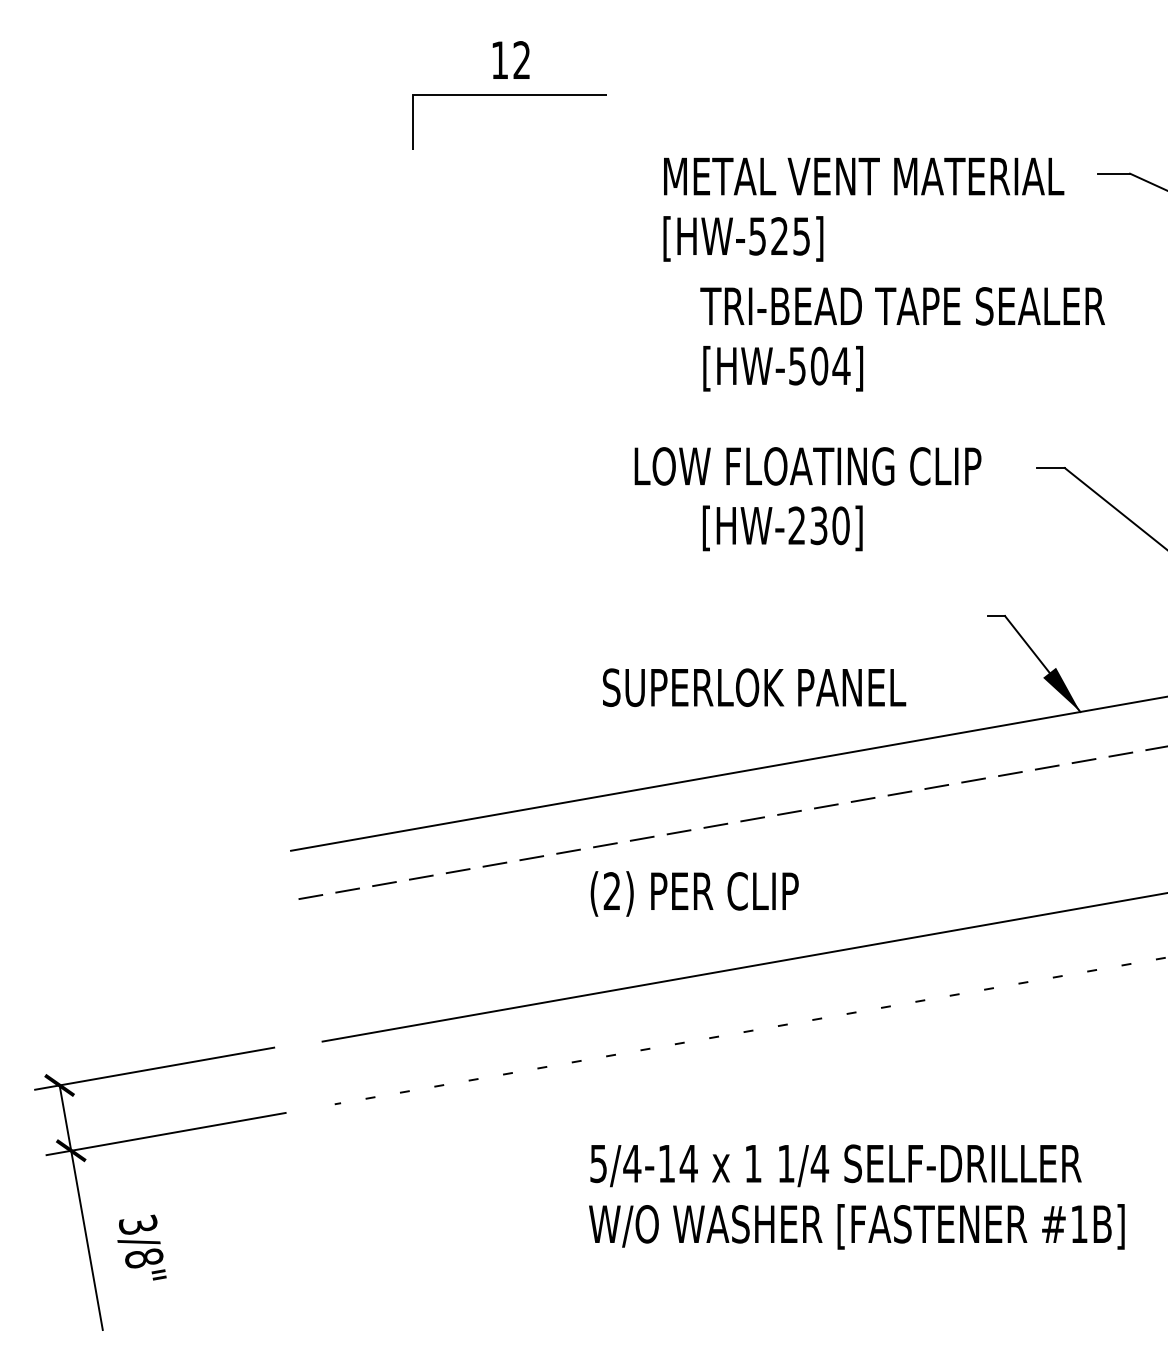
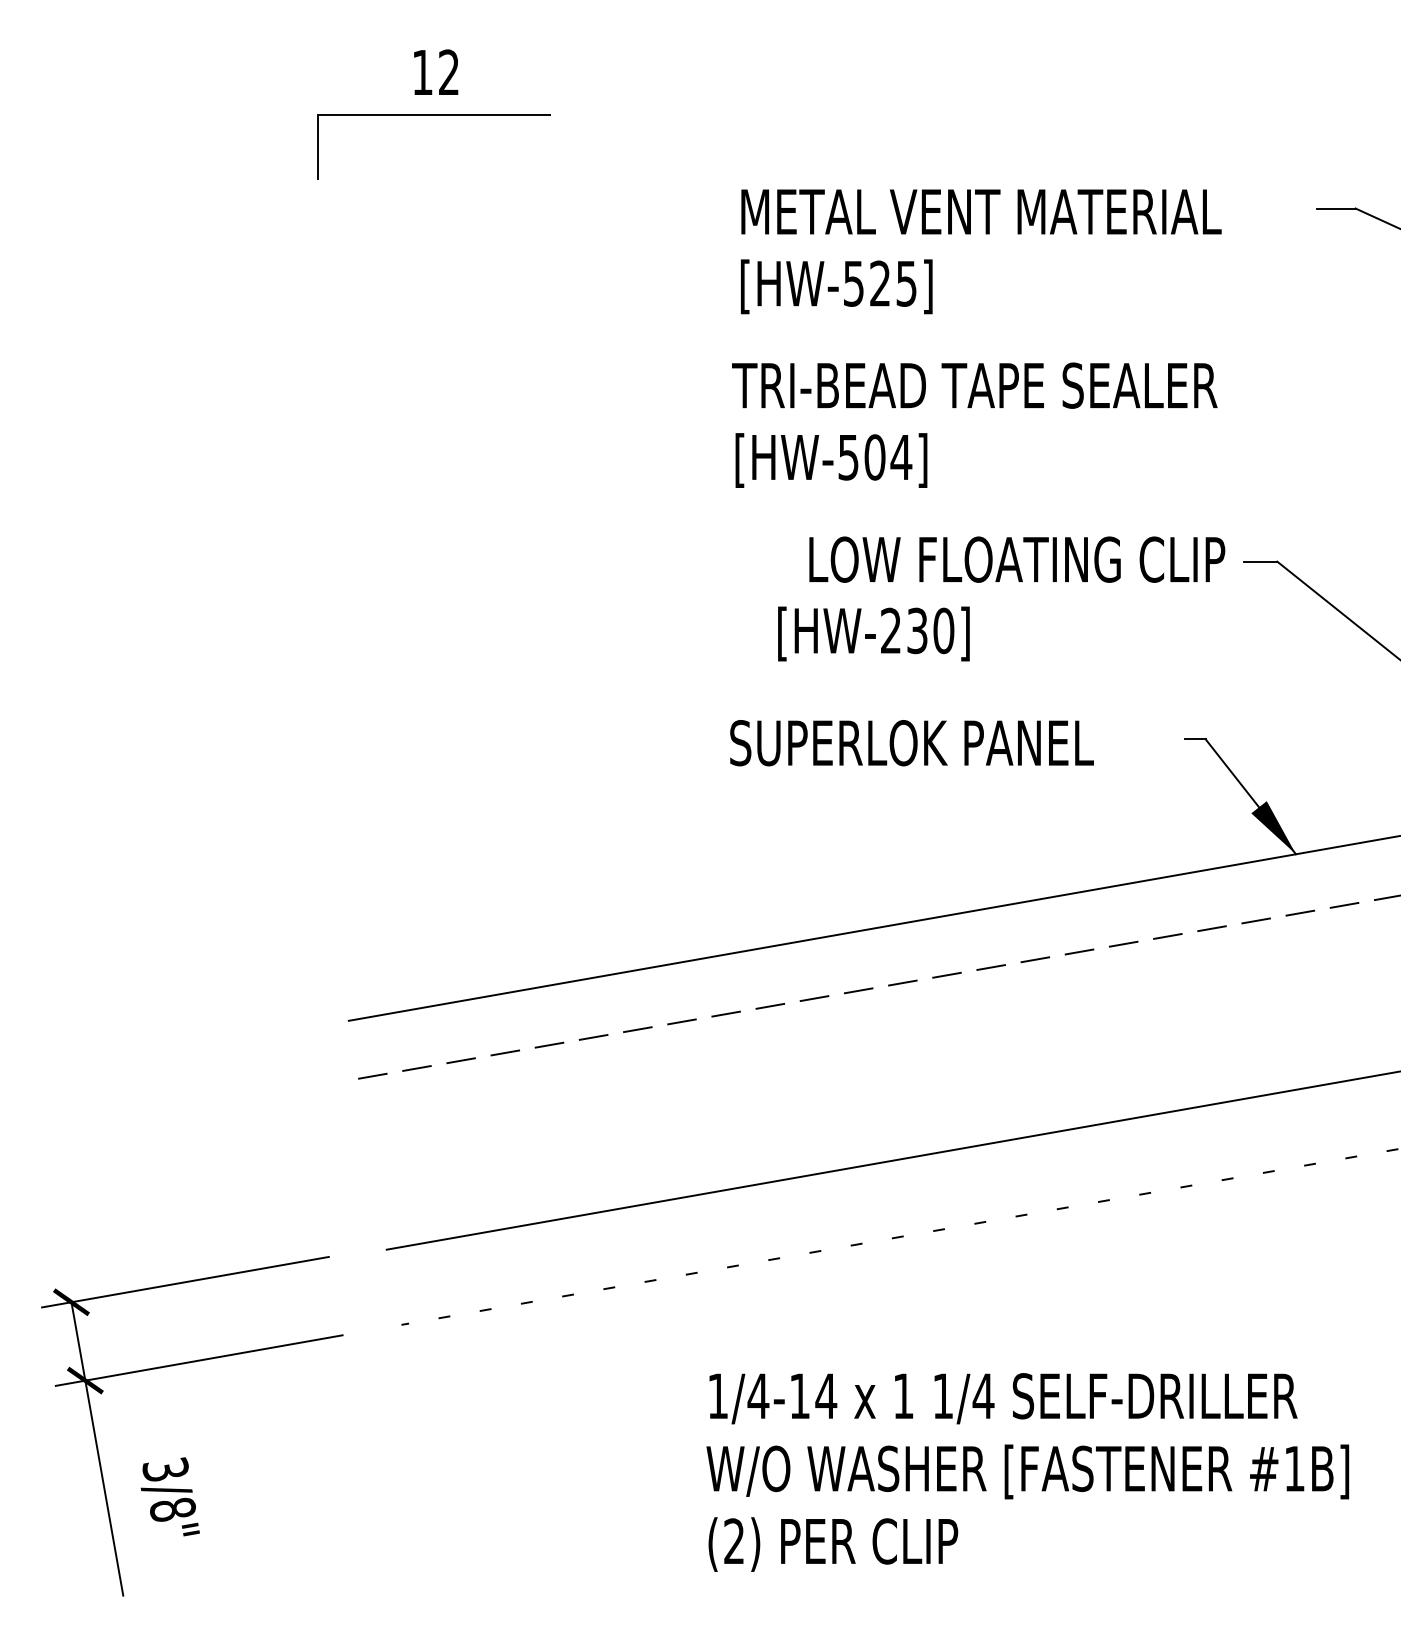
part: (508, 95) -> (433, 114), moved
text: (864, 209) -> (981, 251), moved
text: (902, 338) -> (974, 424), moved
text: (808, 466) -> (1017, 559), moved
text: (782, 527) -> (873, 633), moved
text: (754, 688) -> (911, 743), moved
text: (694, 893) -> (833, 1544), moved
text: (598, 1163) -> (717, 1396), 5/4-14 -> 1/4-14

